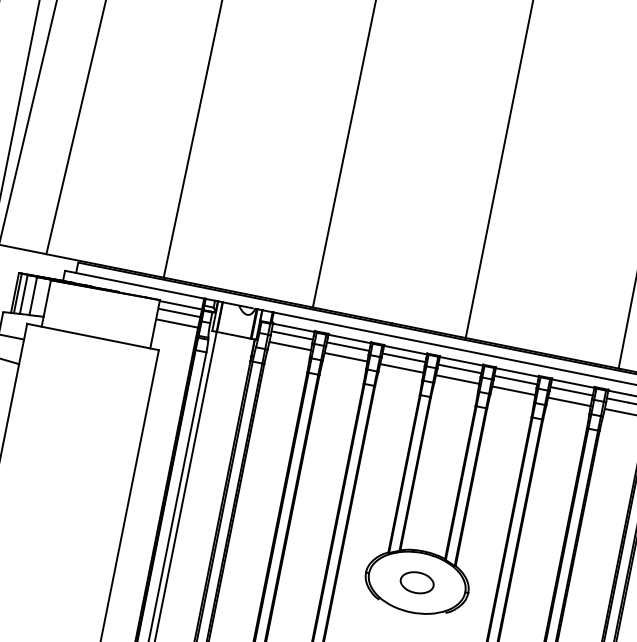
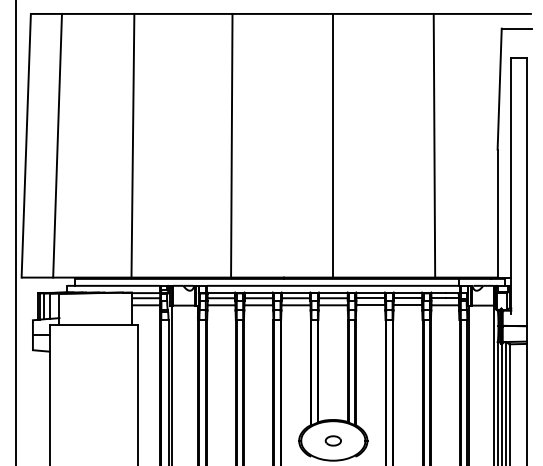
part: (417, 582) -> (333, 440), size x0.7

